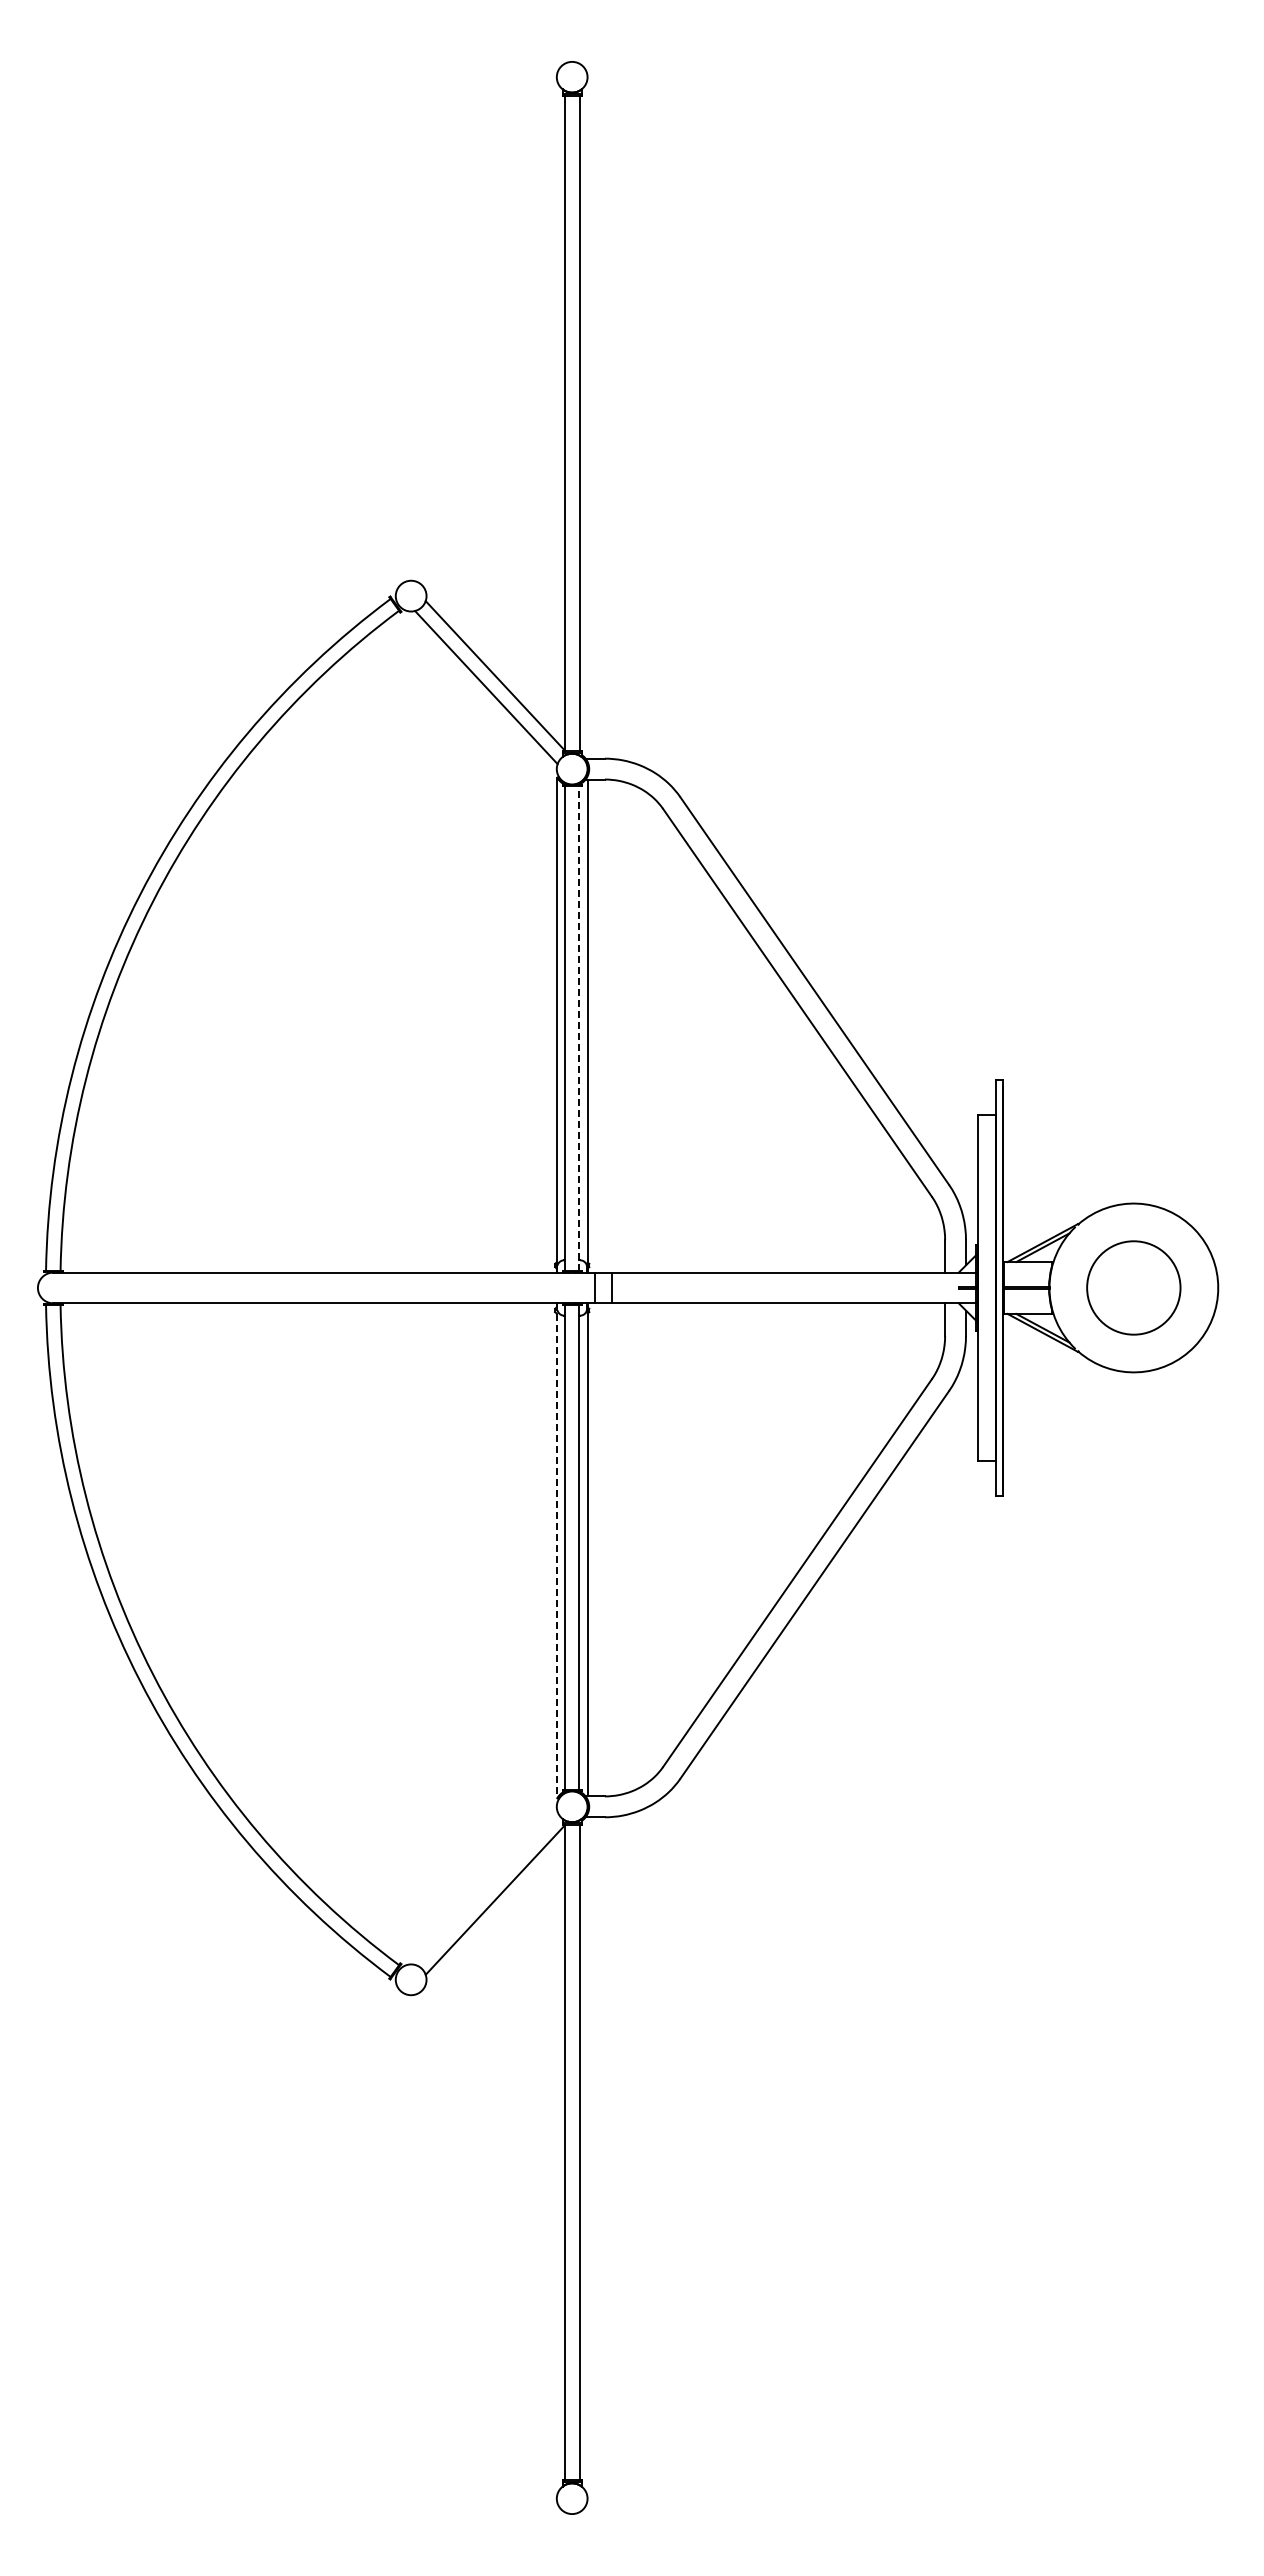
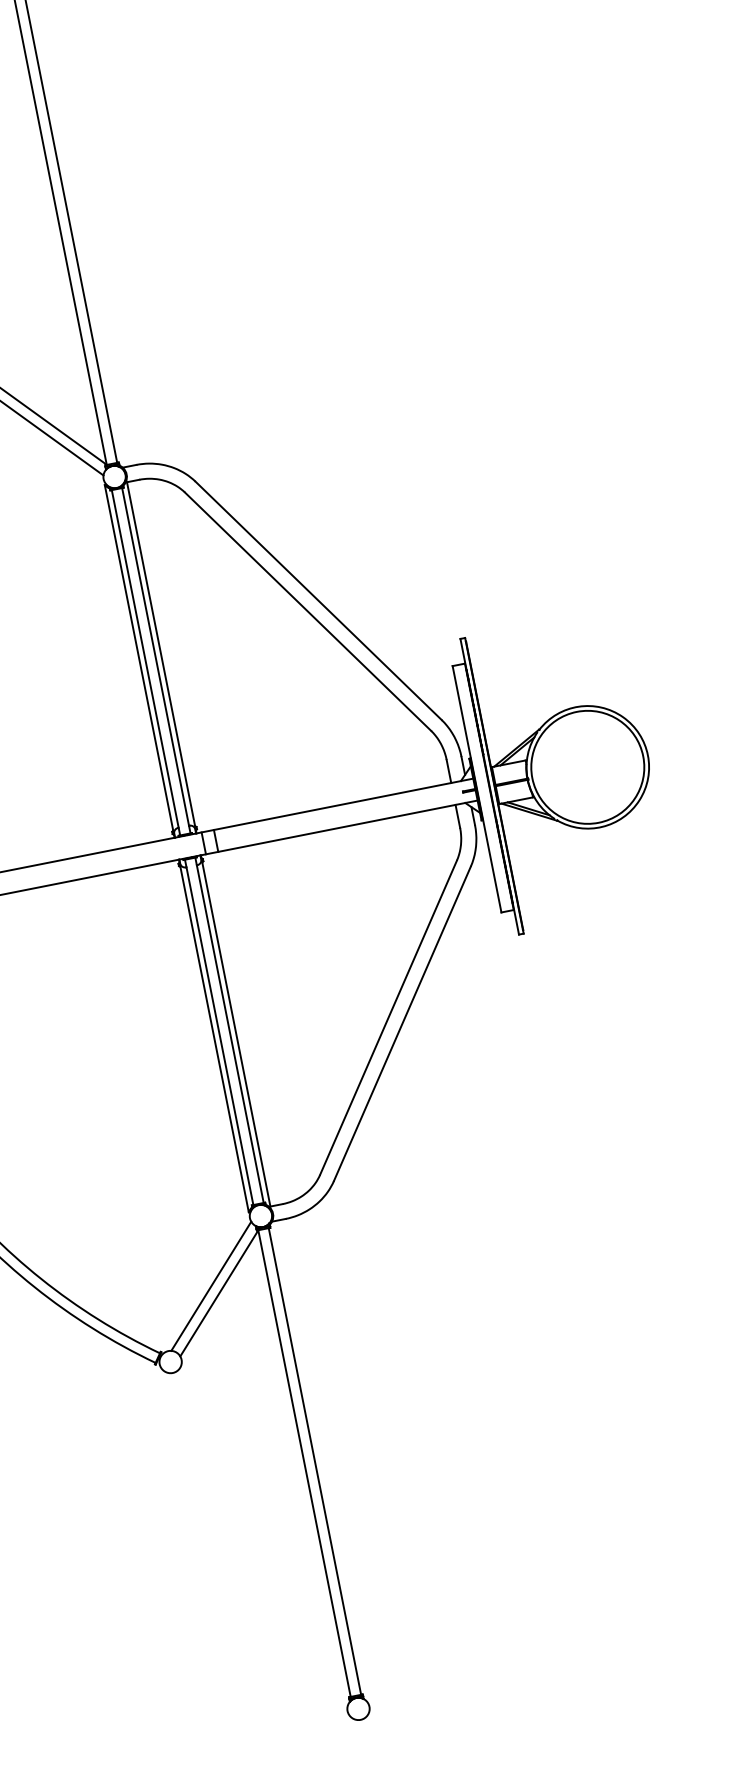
line: (579, 1028) -> (156, 660), dashed -> solid
circle: (1133, 1287) -> (587, 767), size x1.67
line: (556, 1550) -> (213, 1035), dashed -> solid
line: (486, 1887) -> (211, 1285), added

